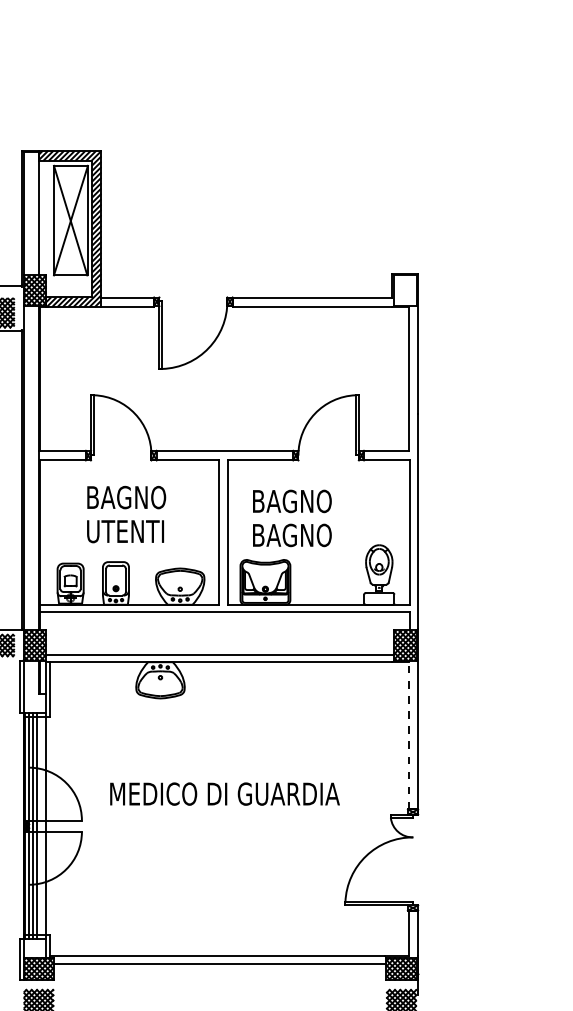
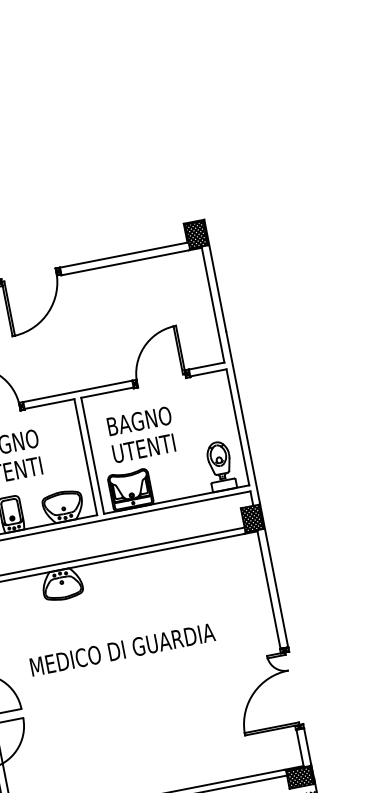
hatch: (404, 290) -> (196, 235), added
text: (291, 535) -> (144, 448), BAGNO -> UTENTI
line: (408, 735) -> (268, 589), dashed -> solid
text: (224, 793) -> (122, 649), moved

